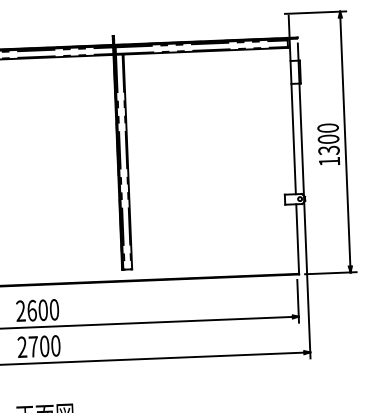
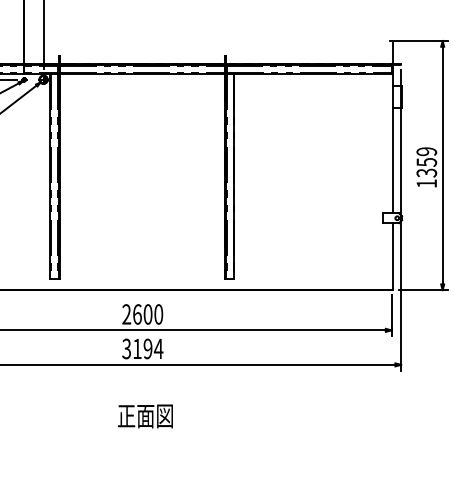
text: (328, 133) -> (426, 156), 1300 -> 1359
text: (38, 346) -> (142, 348), 2700 -> 3194

